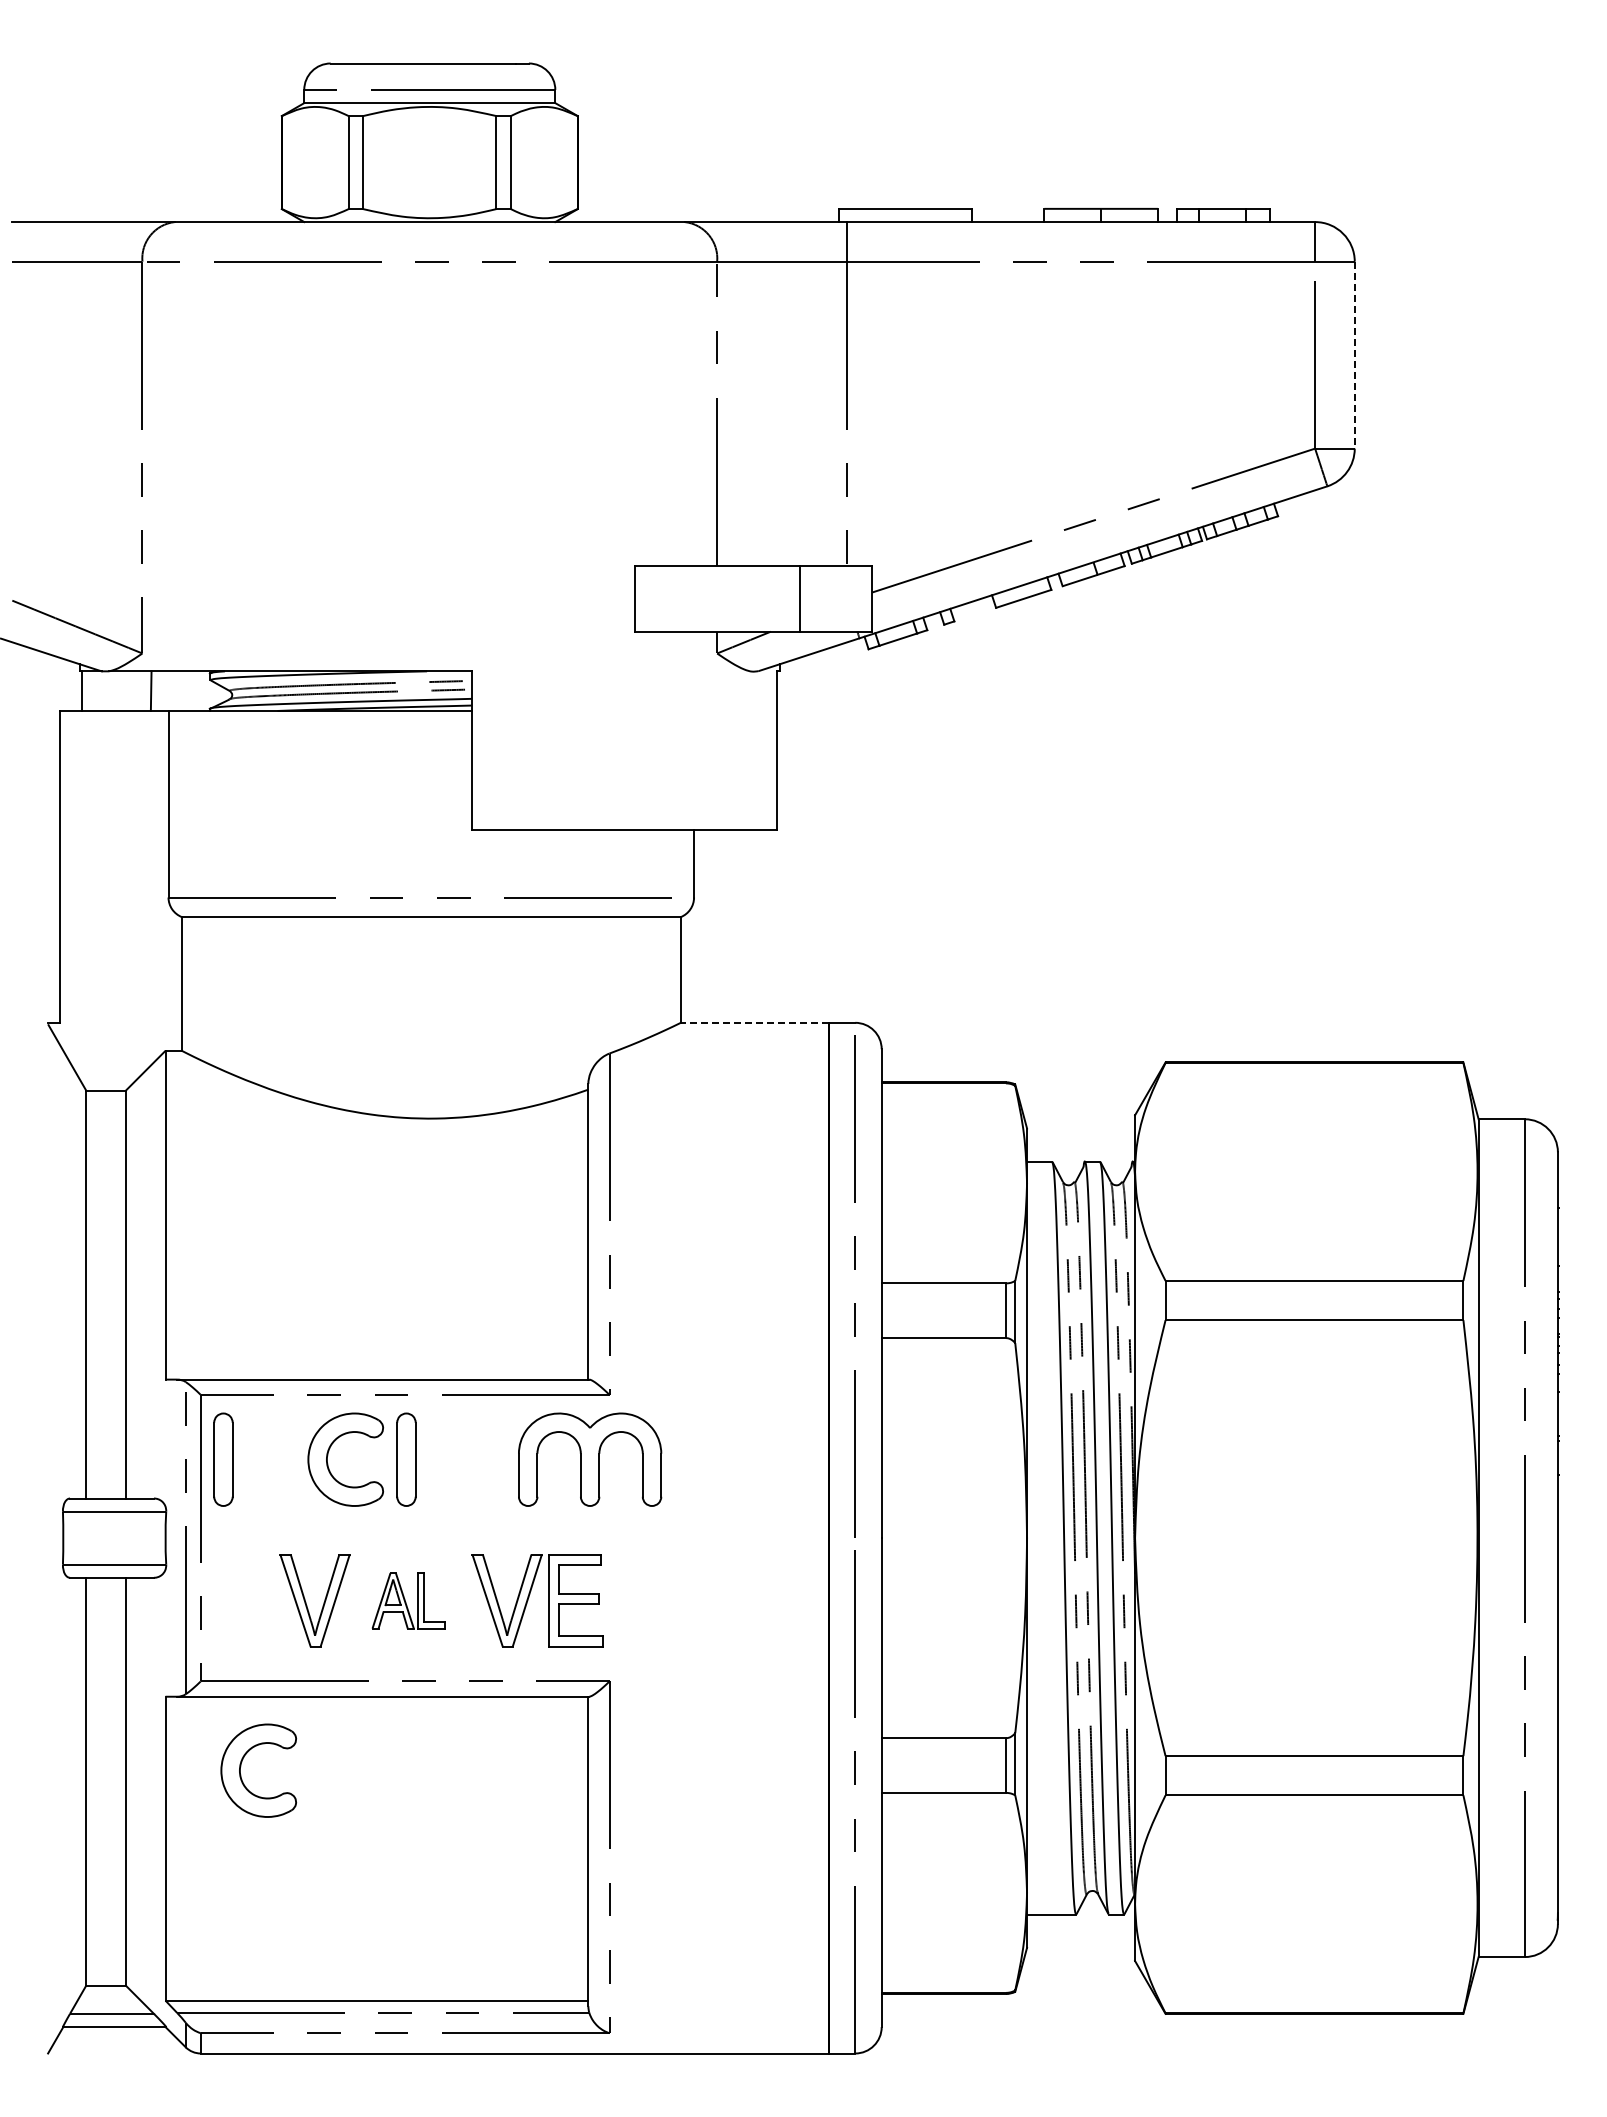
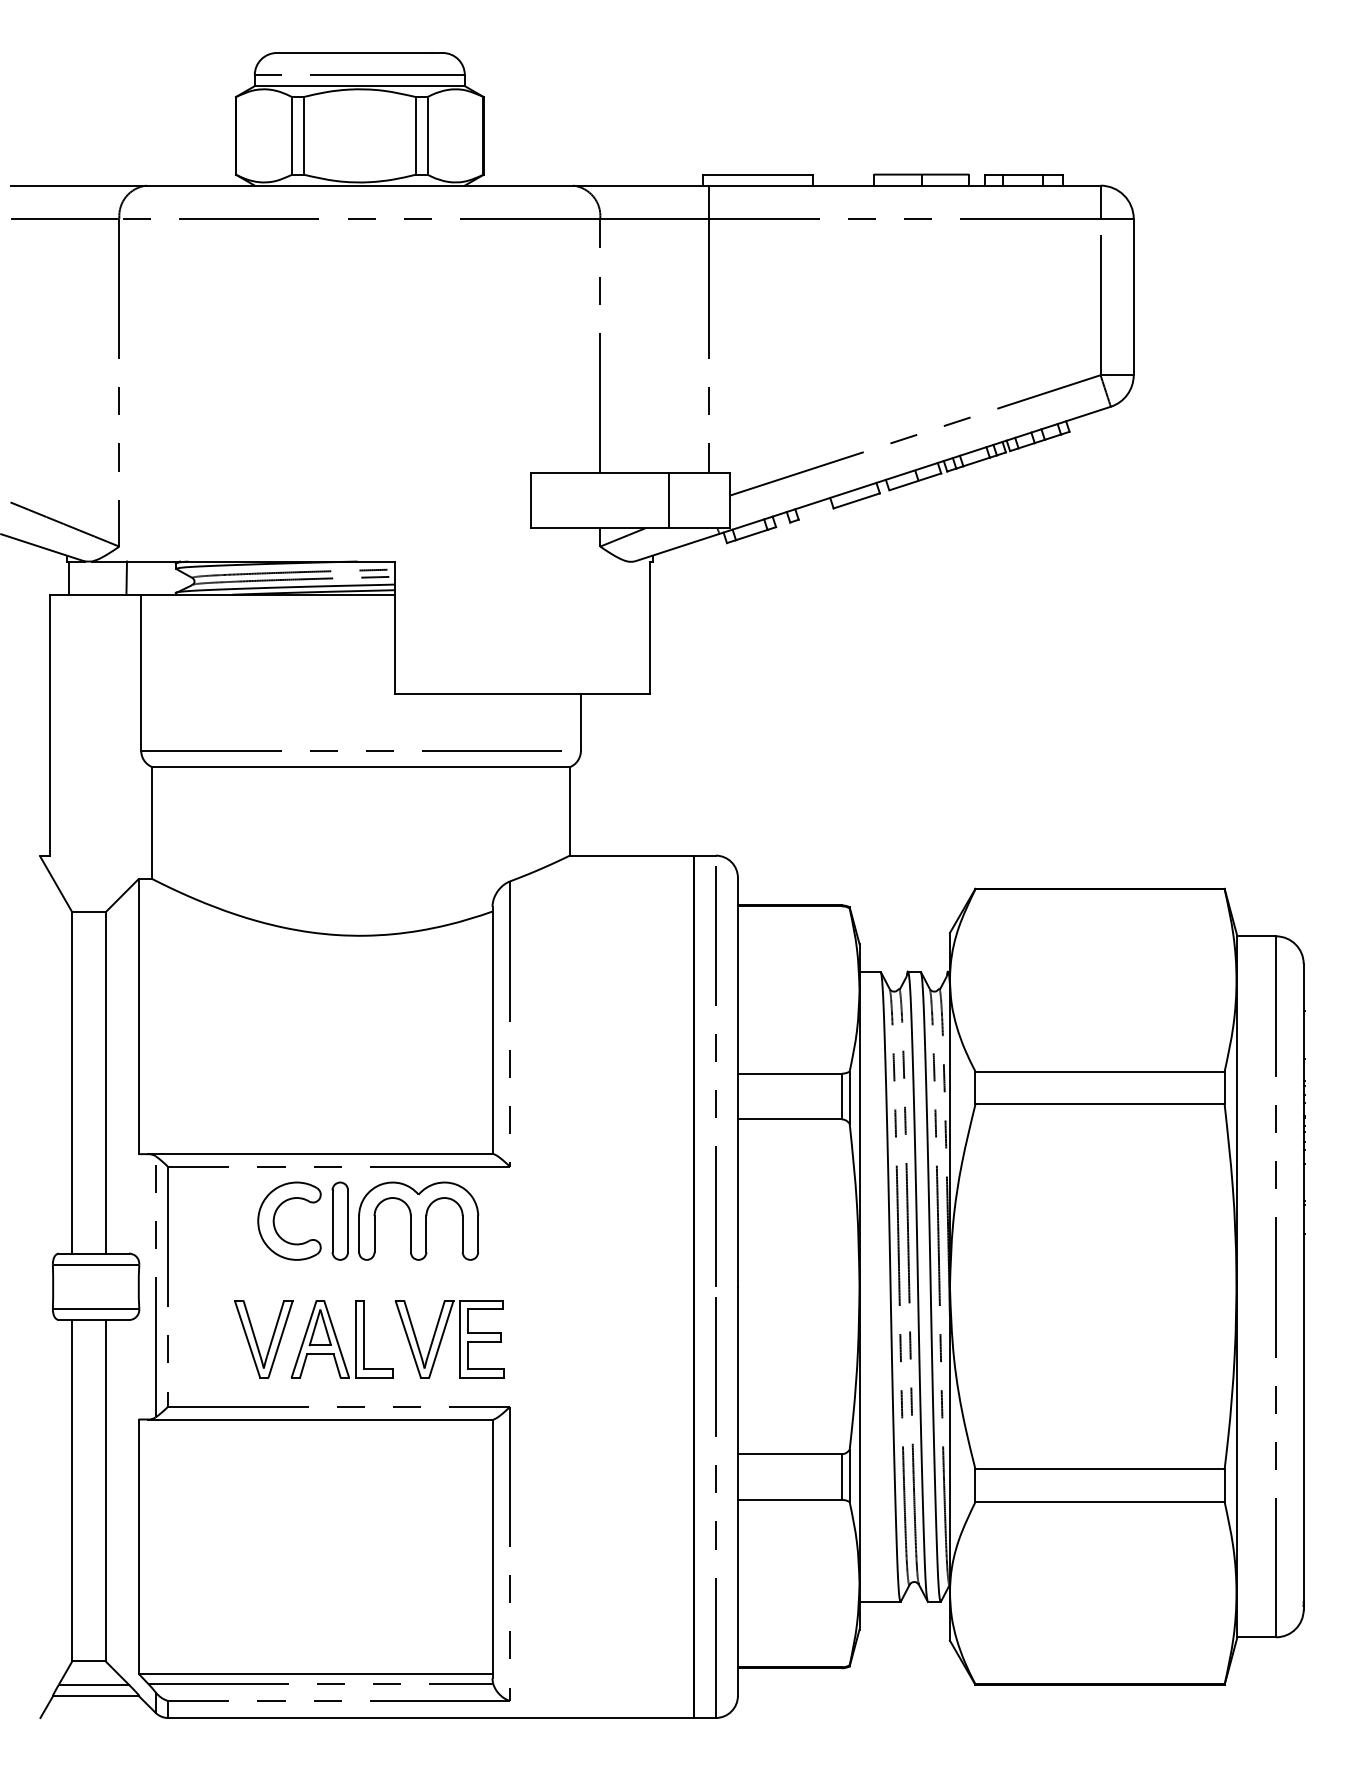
line: (1354, 355) -> (1133, 297), dashed -> solid
line: (754, 1022) -> (631, 855), dashed -> solid
part: (223, 1459) -> (187, 1221), removed
part: (590, 1459) -> (418, 1221), moved
part: (408, 1600) -> (342, 1338), size x1.67
part: (241, 1766) -> (202, 1477), removed

